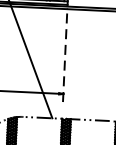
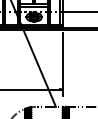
line: (64, 58) -> (62, 64), dashed -> solid

